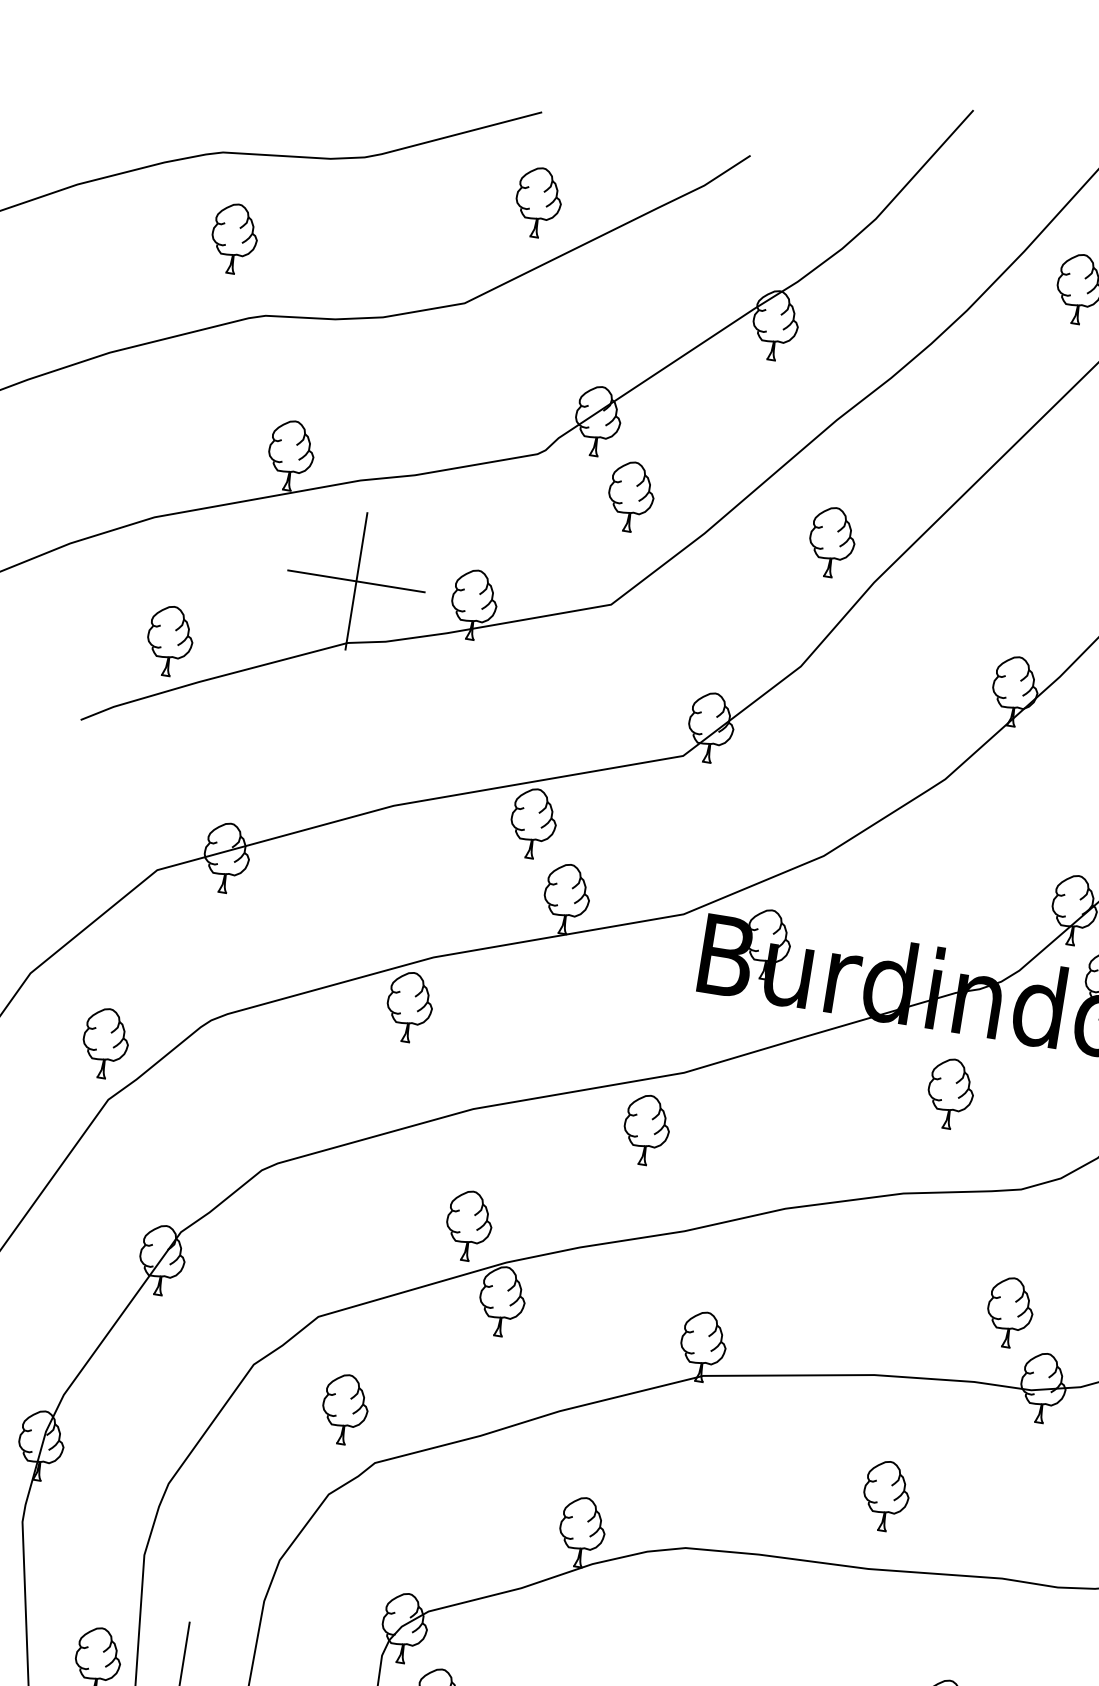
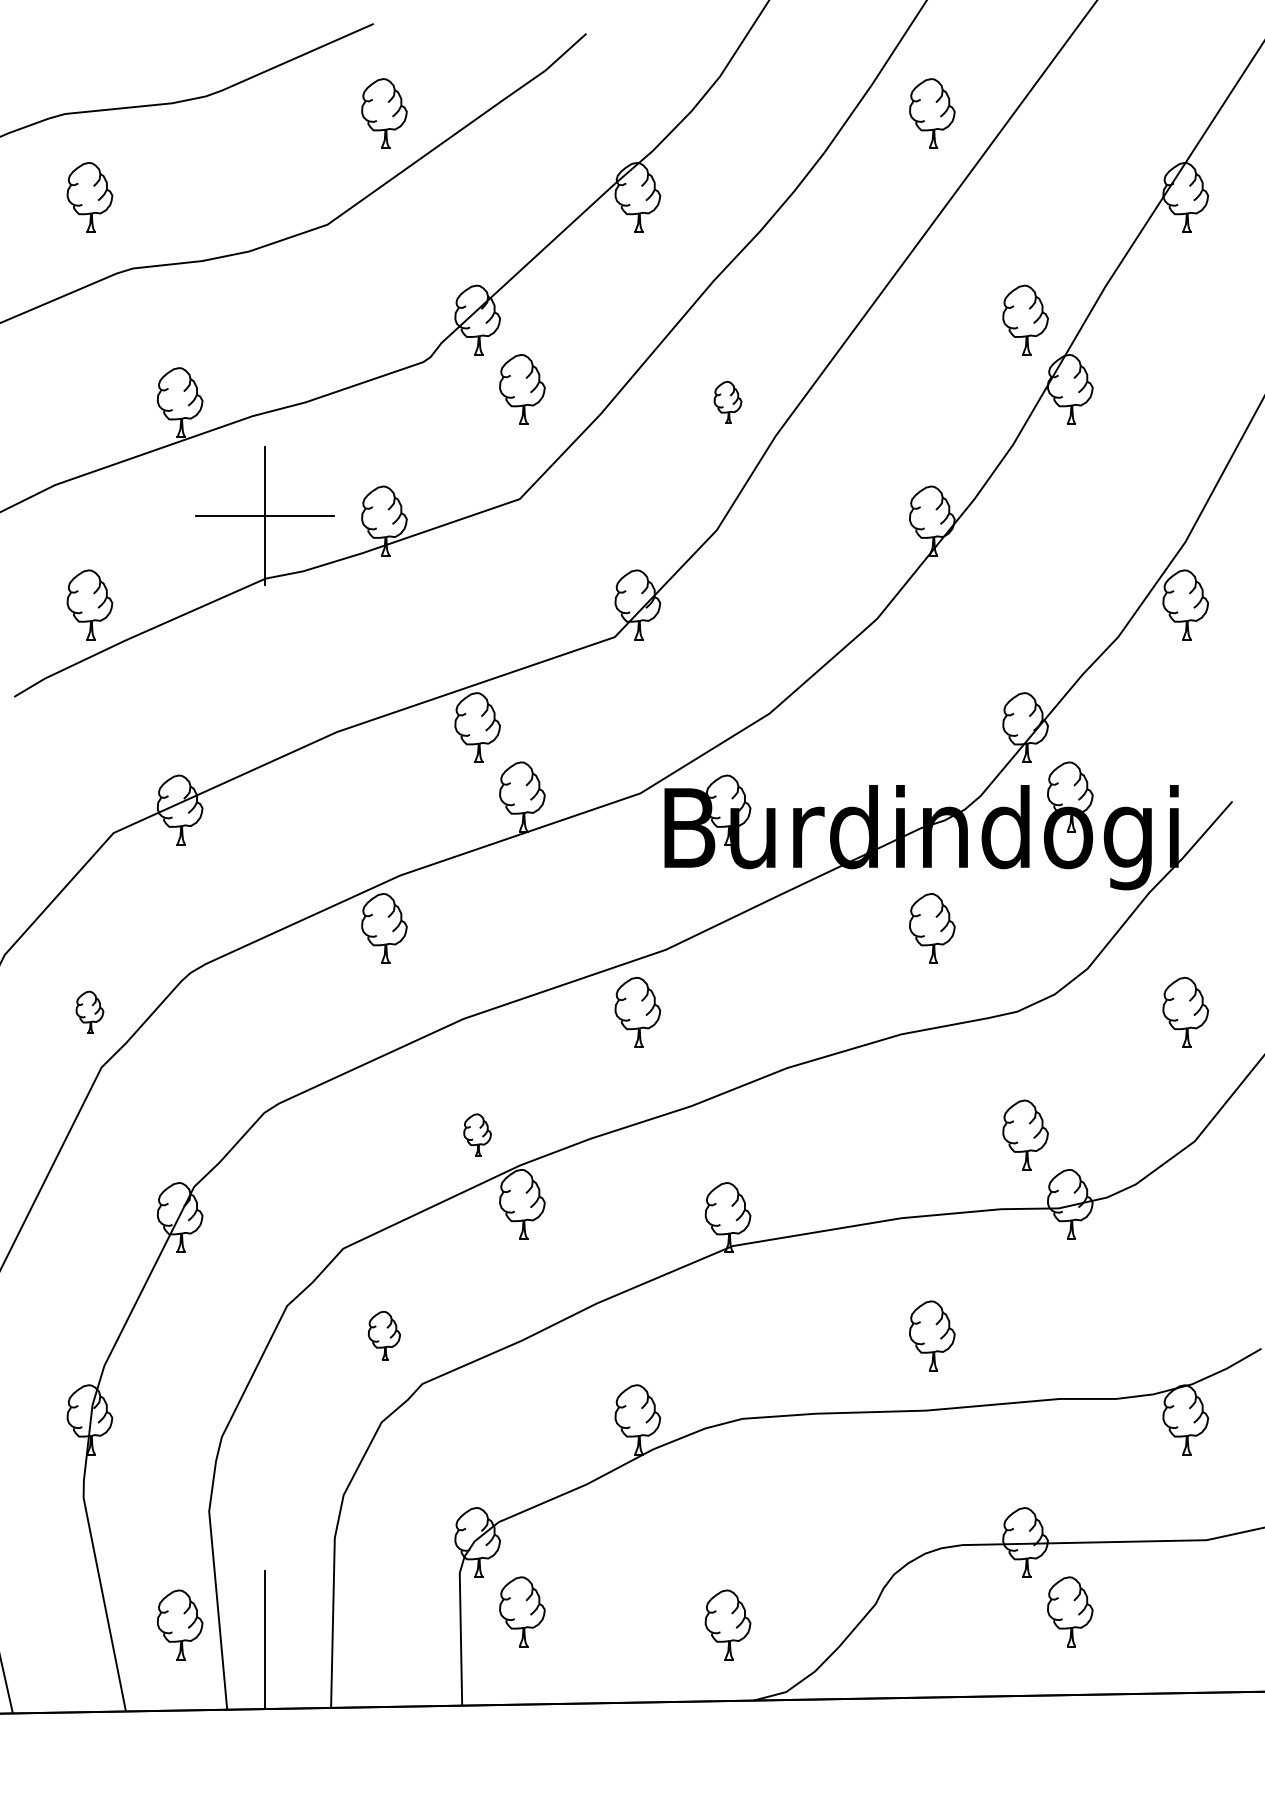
part: (831, 542) -> (727, 402), size x0.6
part: (105, 1043) -> (89, 1012), size x0.6
part: (468, 1225) -> (477, 1134), size x0.6
part: (345, 1409) -> (384, 1335), size x0.7

